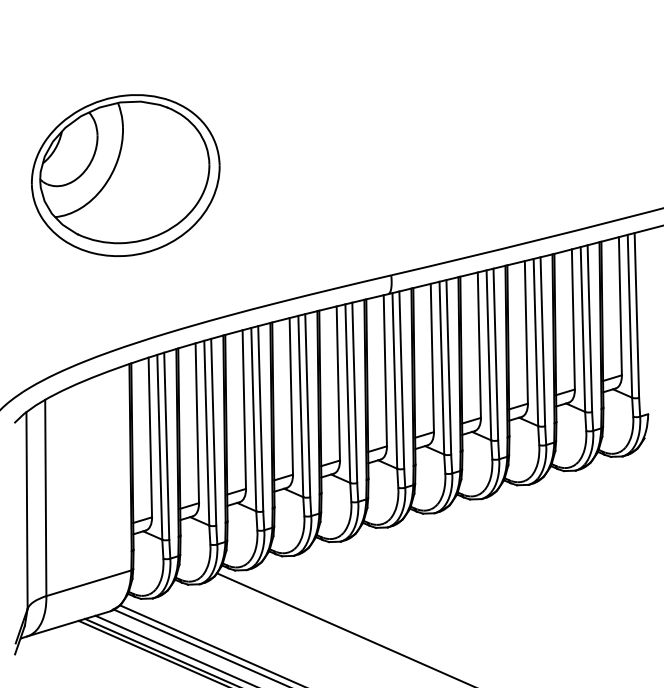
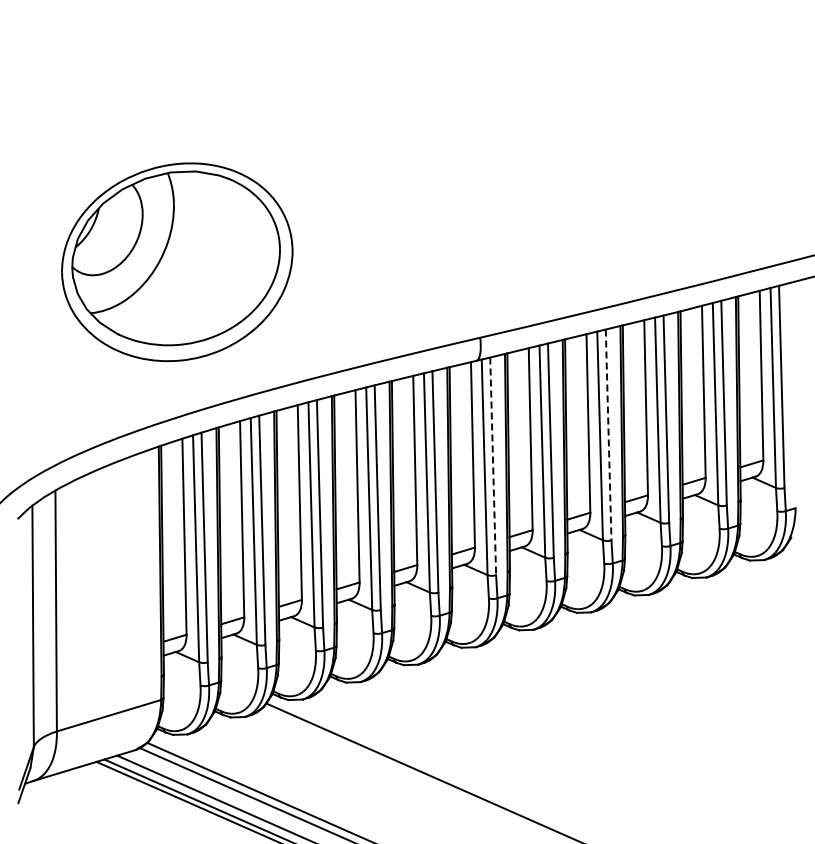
part: (125, 175) -> (177, 262), moved
line: (495, 354) -> (608, 435), solid -> dashed
line: (402, 380) -> (493, 466), solid -> dashed

